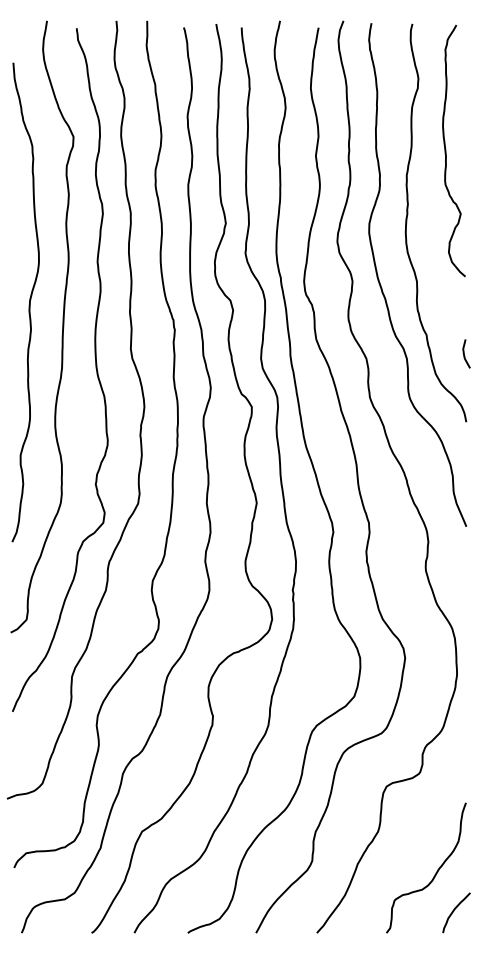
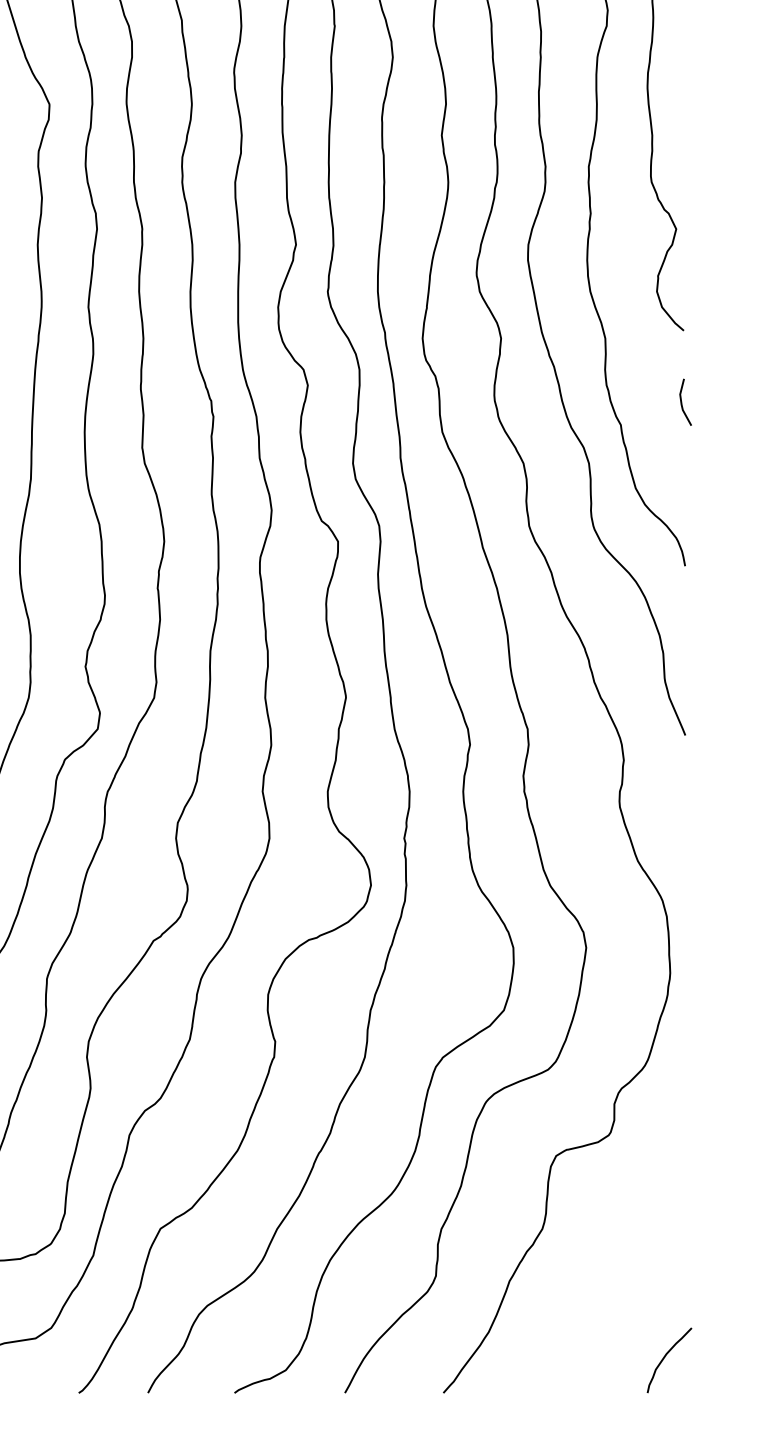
line: (464, 353) -> (682, 401), moved
curve: (435, 872) -> (635, 1294), removed

